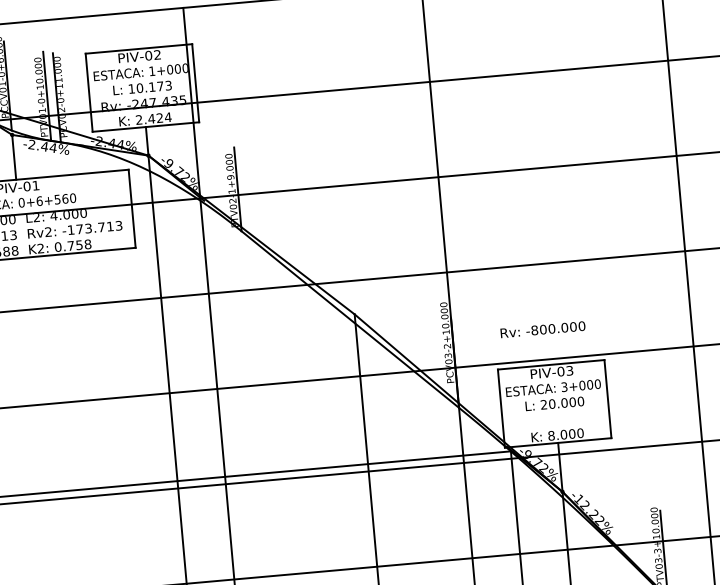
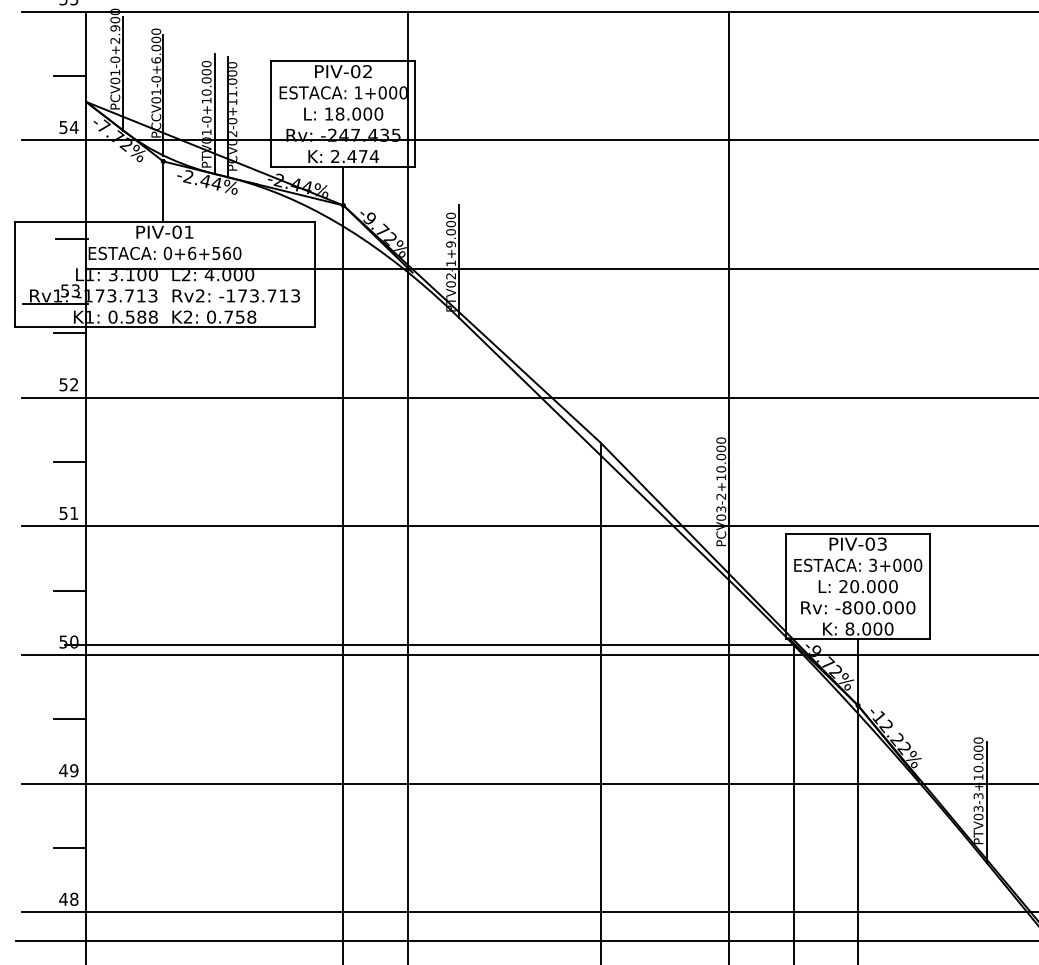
text: (154, 86) -> (359, 113), 10.173 -> 18.000
text: (160, 118) -> (363, 156), 2.424 -> 2.474
text: (543, 329) -> (858, 607), moved

